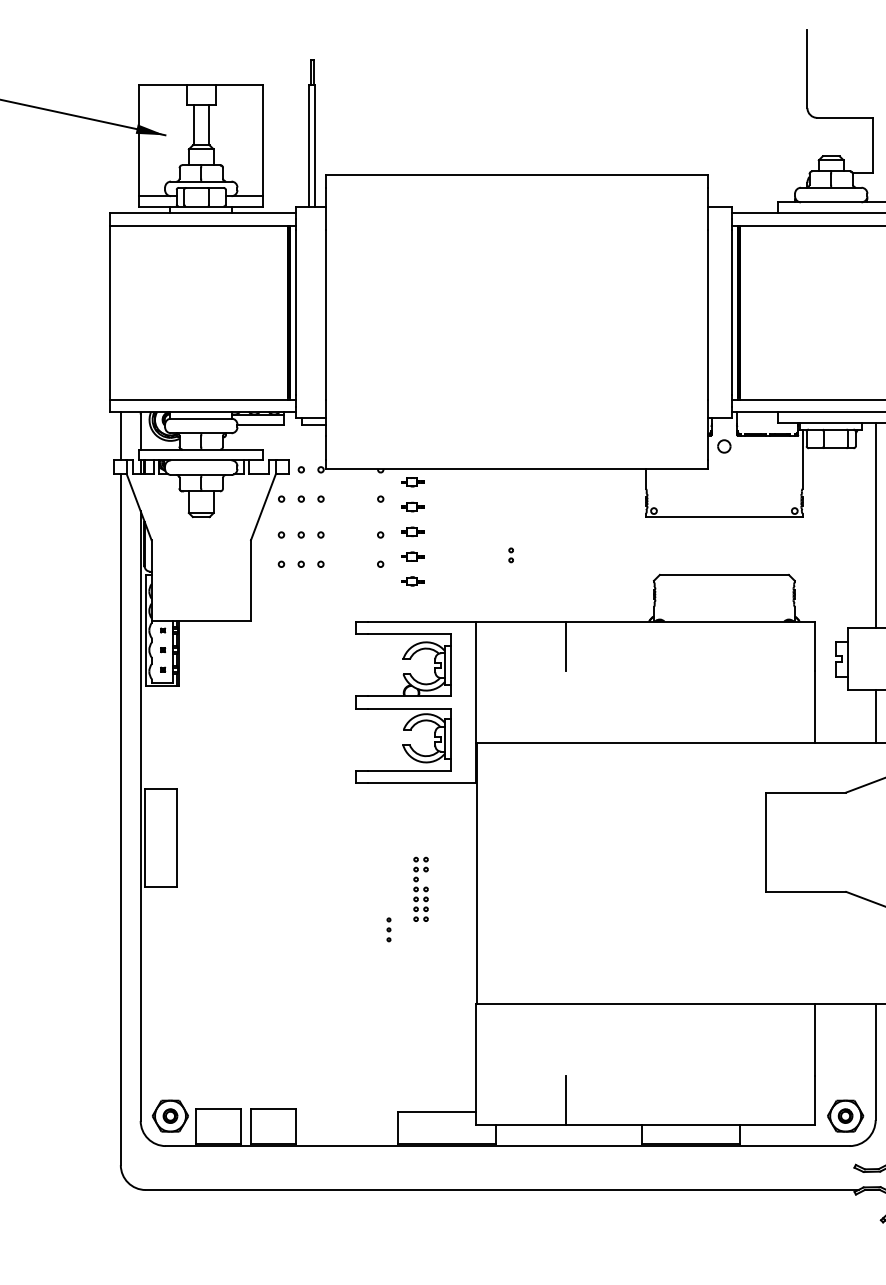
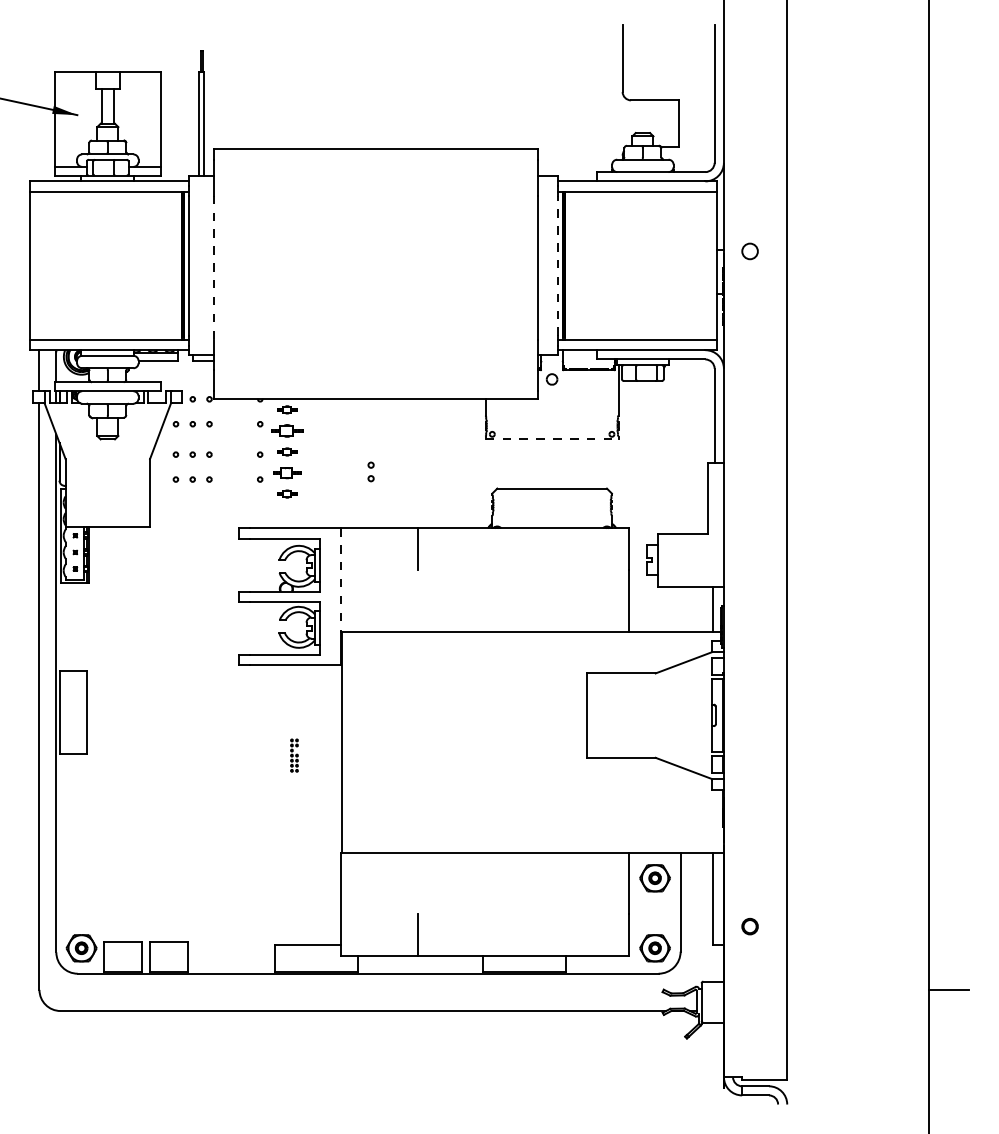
line: (731, 312) -> (558, 265), solid -> dashed
line: (325, 315) -> (213, 268), solid -> dashed
part: (412, 506) -> (287, 430), size x1.6
line: (724, 517) -> (552, 439), solid -> dashed
line: (875, 525) -> (680, 446), removed
part: (510, 554) -> (370, 471), size x1.6
part: (412, 556) -> (287, 472), size x1.4
line: (476, 681) -> (341, 579), solid -> dashed
line: (875, 716) -> (680, 608), removed
part: (421, 889) -> (294, 755), size x0.6
part: (389, 929) -> (267, 789), removed
part: (844, 1033) -> (654, 878), added

